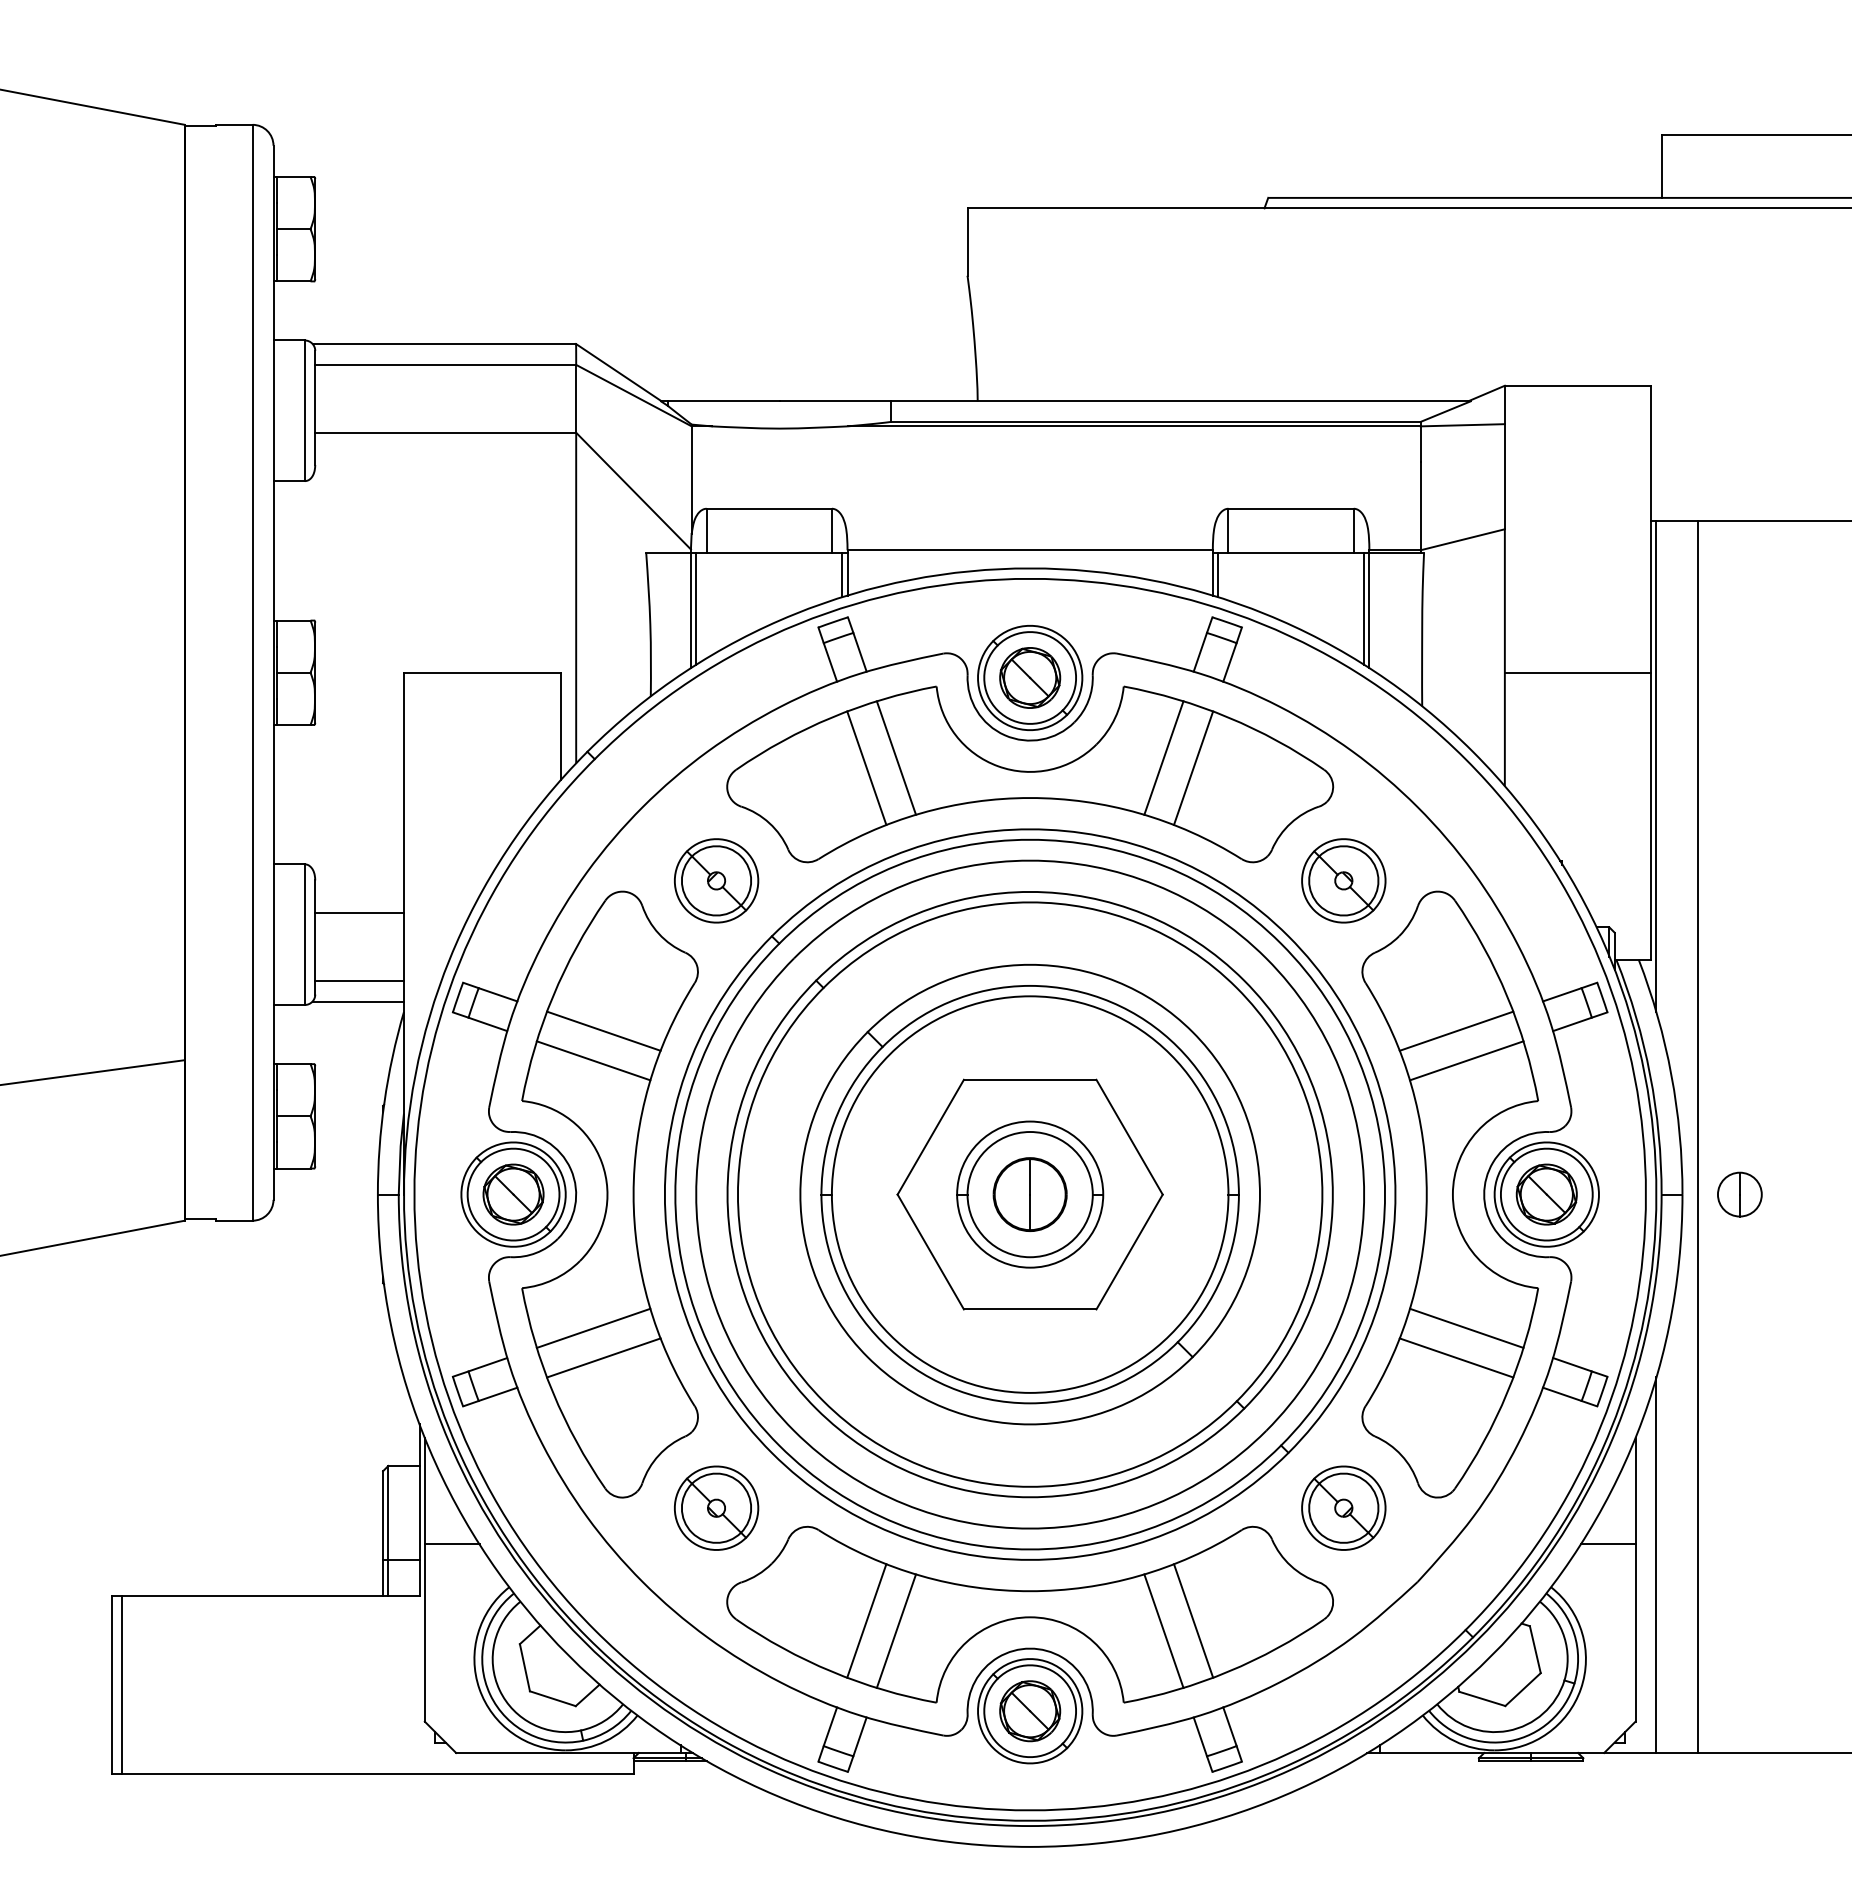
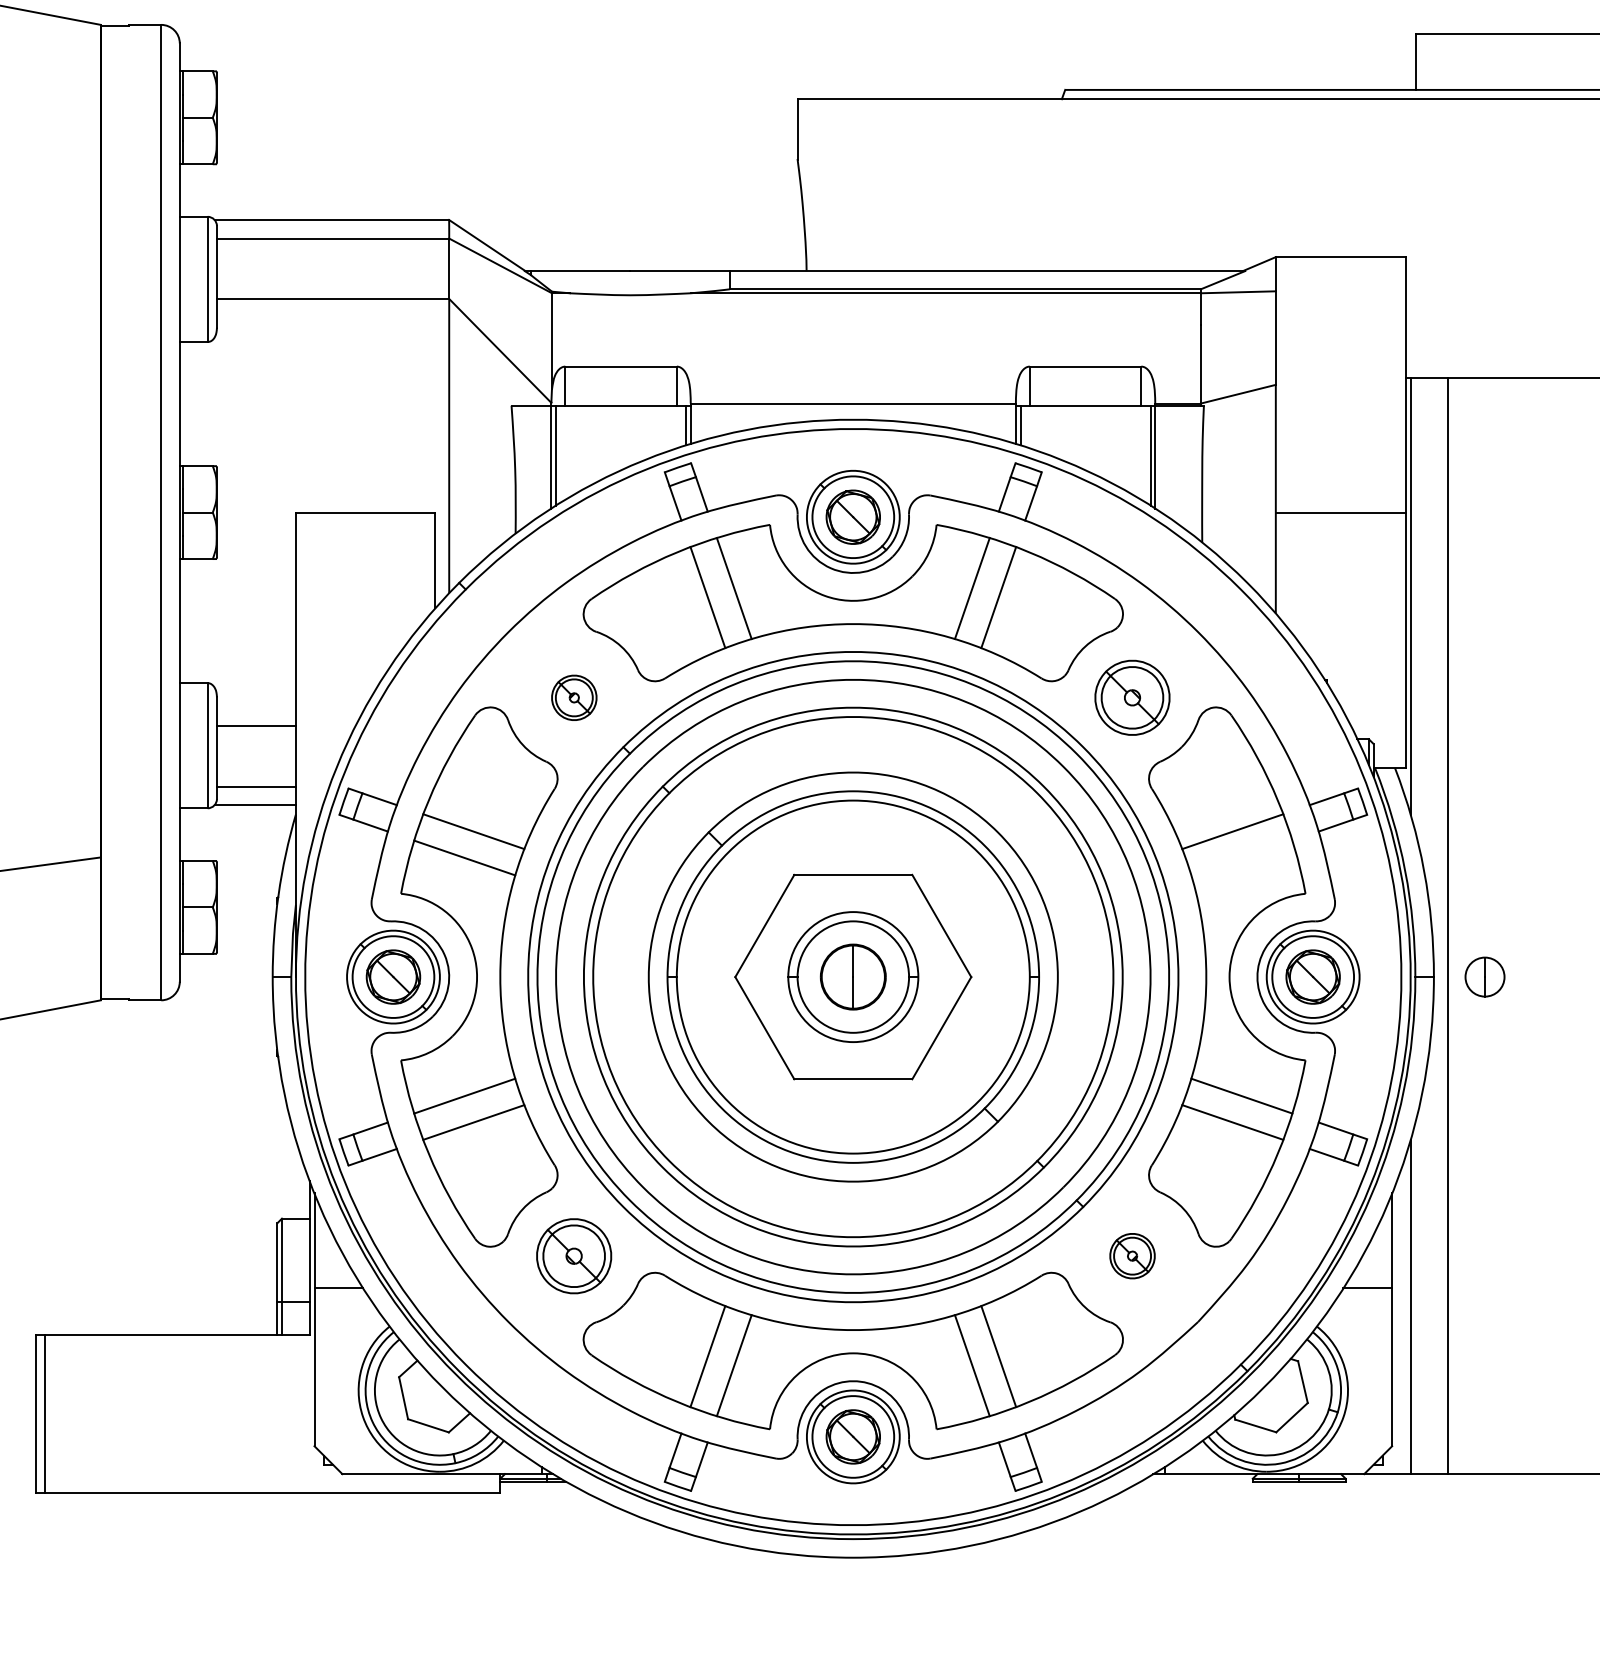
part: (716, 880) -> (574, 697), size x0.6
line: (1466, 1060) -> (1241, 857), removed
part: (1343, 1507) -> (1132, 1255), size x0.6

